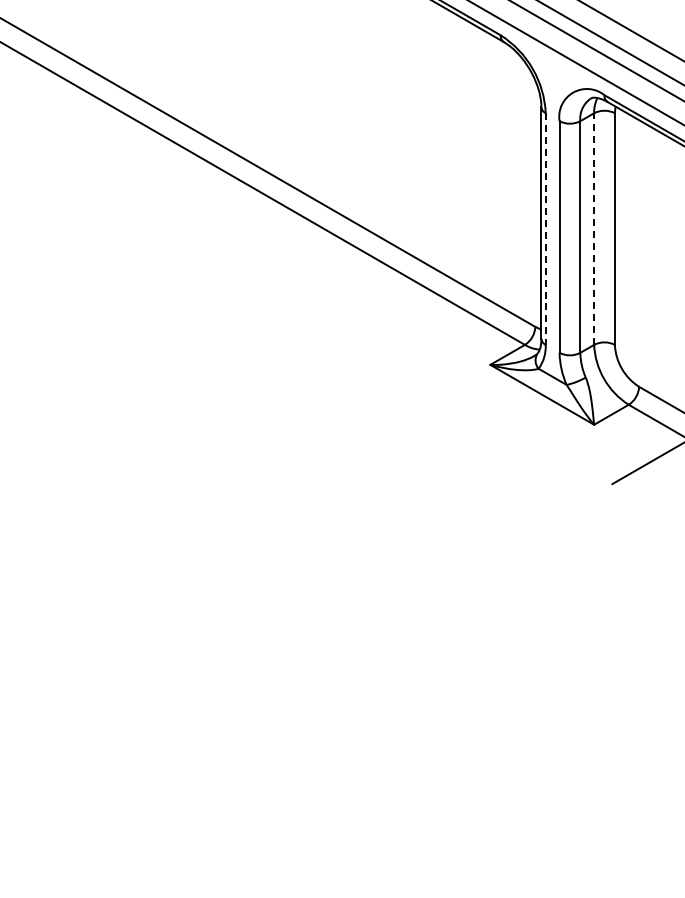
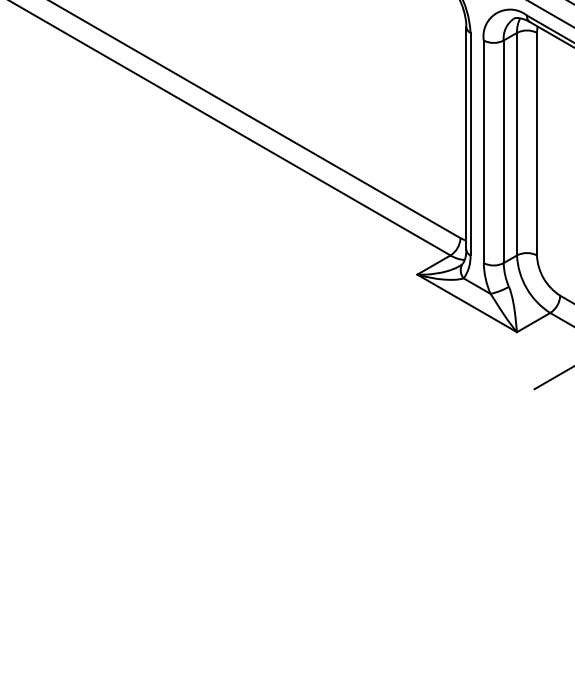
line: (545, 229) -> (470, 144), dashed -> solid
line: (594, 229) -> (517, 144), dashed -> solid

